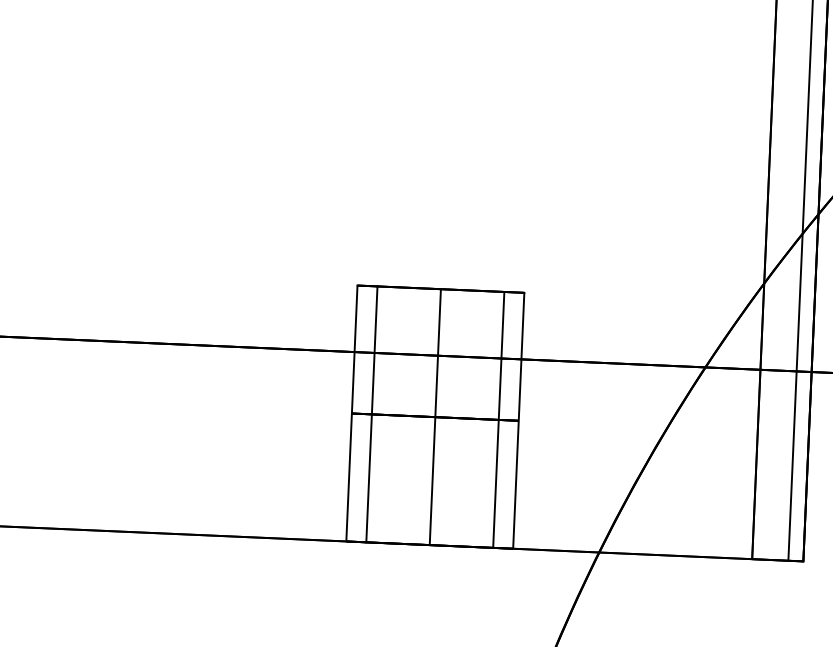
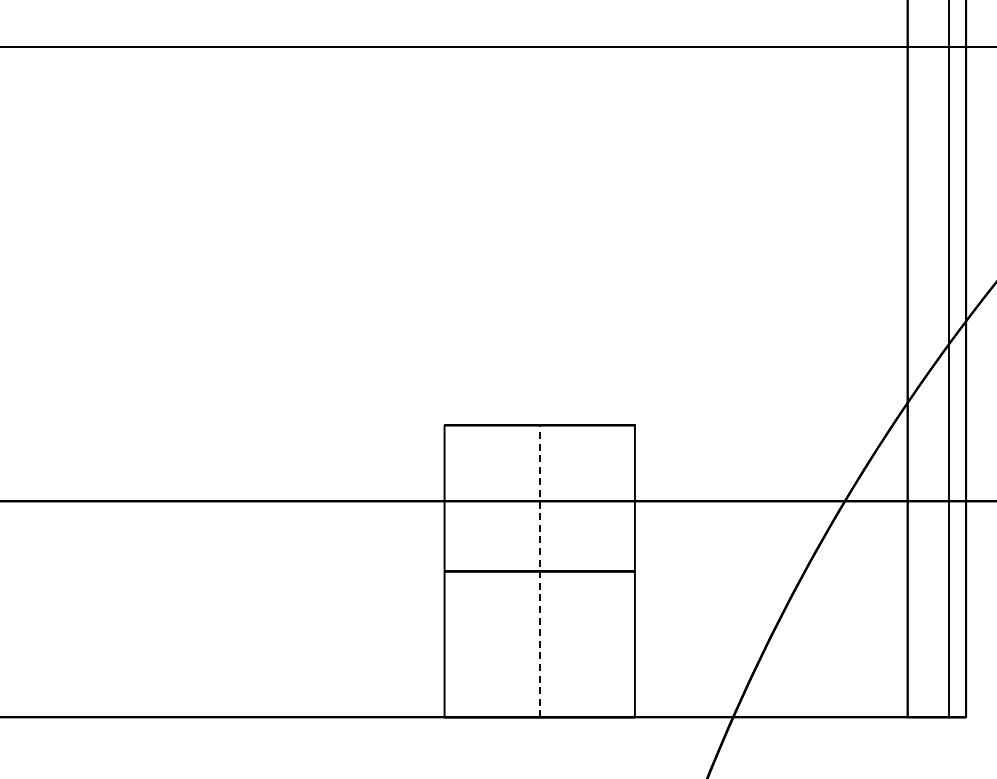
line: (372, 414) -> (467, 571), removed
line: (435, 416) -> (539, 570), solid -> dashed
line: (499, 420) -> (612, 571), removed

